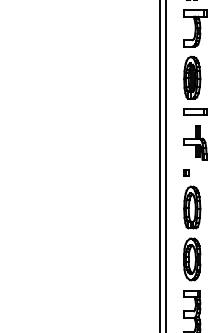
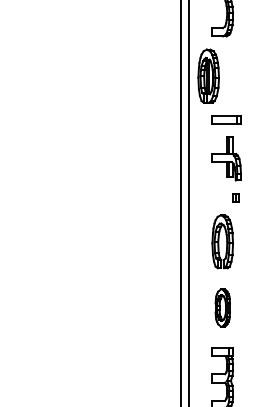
part: (192, 77) -> (208, 75), moved
part: (186, 172) -> (235, 197), moved
part: (192, 259) -> (223, 308), size x0.7

